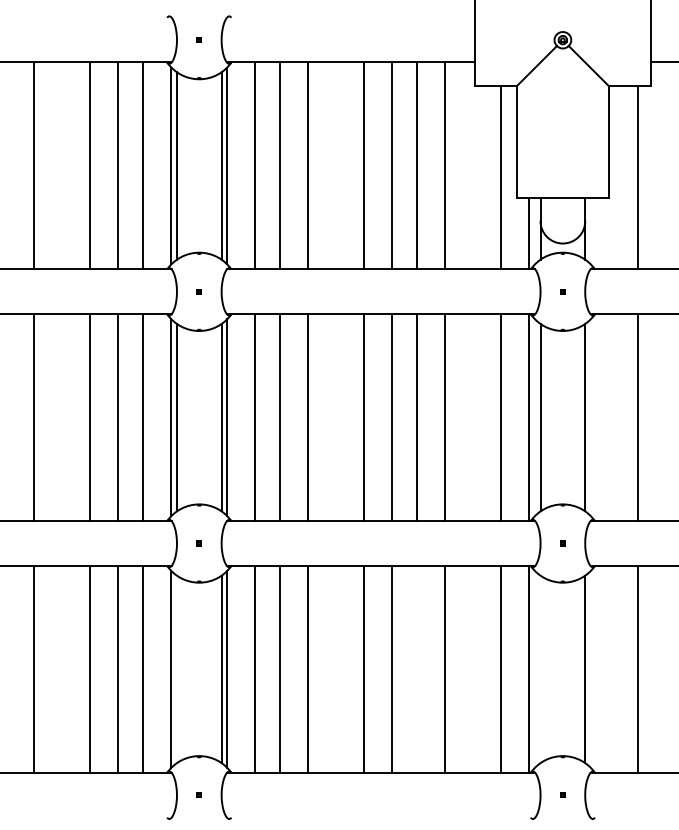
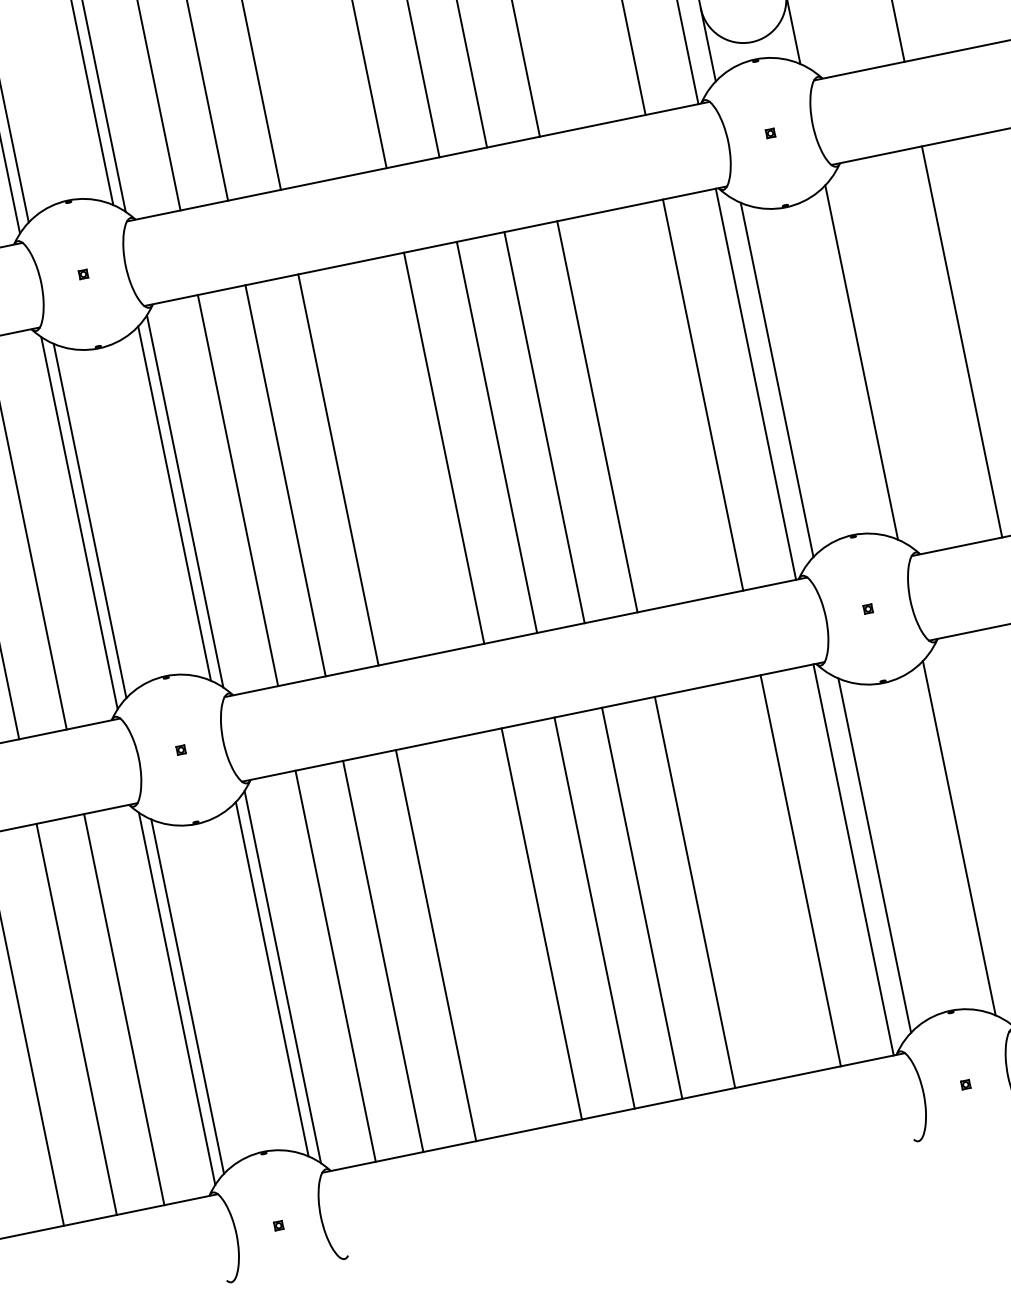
line: (417, 668) -> (641, 901), added
line: (176, 669) -> (186, 996), added
line: (540, 669) -> (874, 855), added

